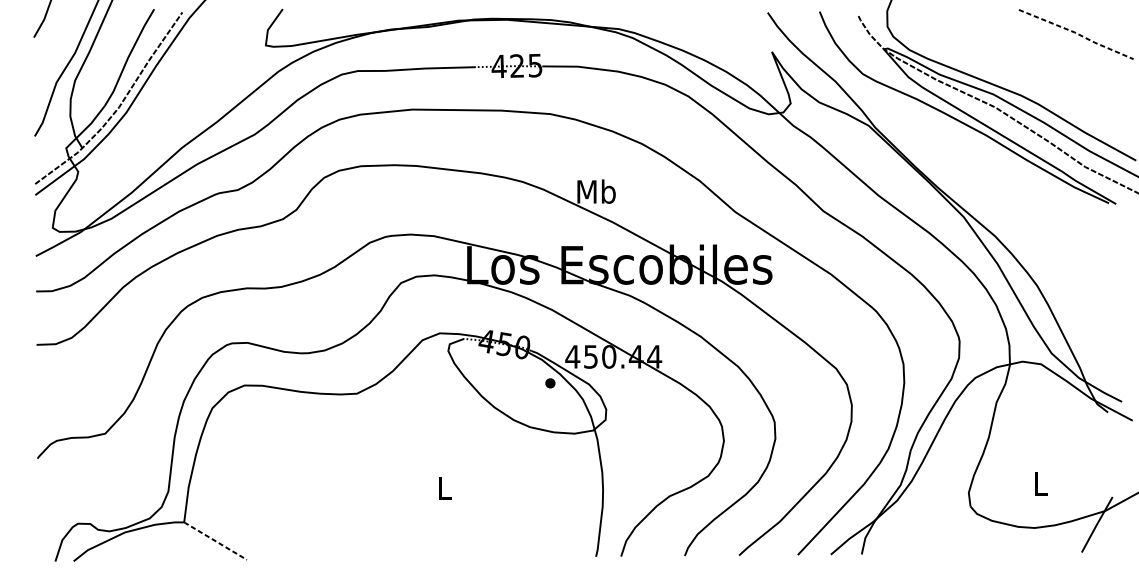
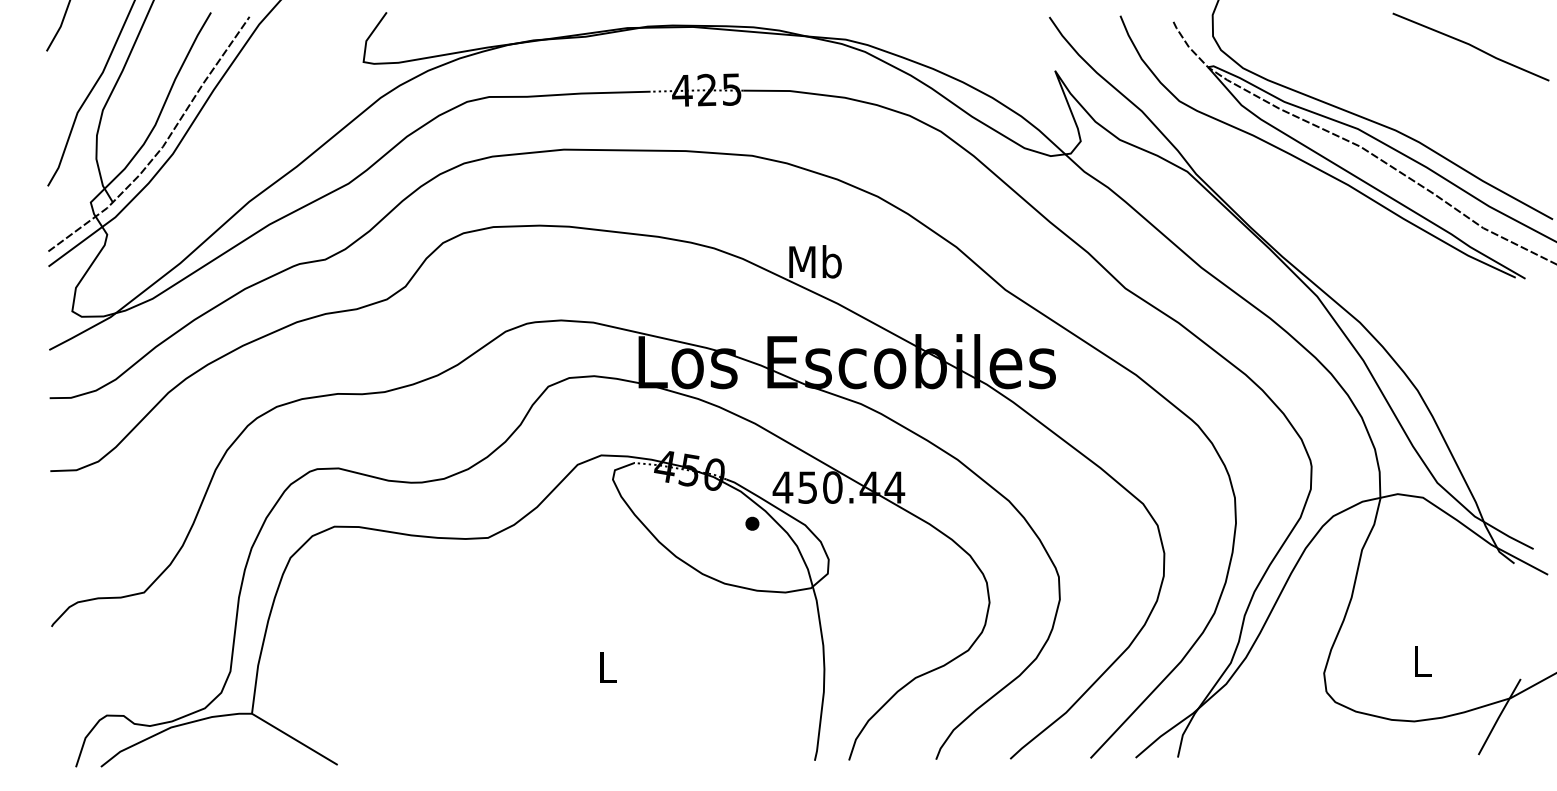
line: (1076, 33) -> (1471, 45), dashed -> solid
line: (215, 541) -> (294, 739), dashed -> solid

